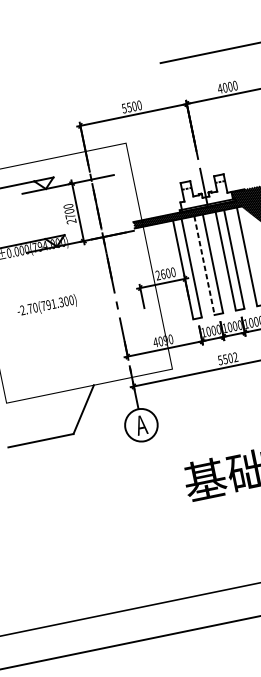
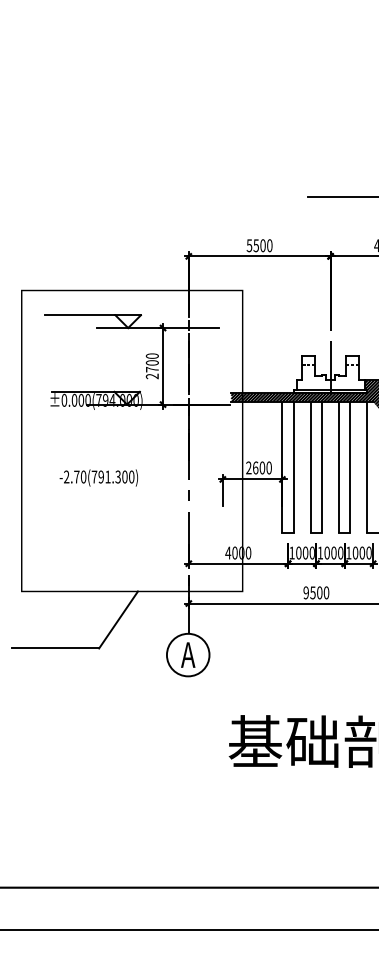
line: (204, 265) -> (310, 467), dashed -> solid
text: (165, 340) -> (241, 552), 4090 -> 4000
text: (228, 358) -> (316, 592), 5502 -> 9500

